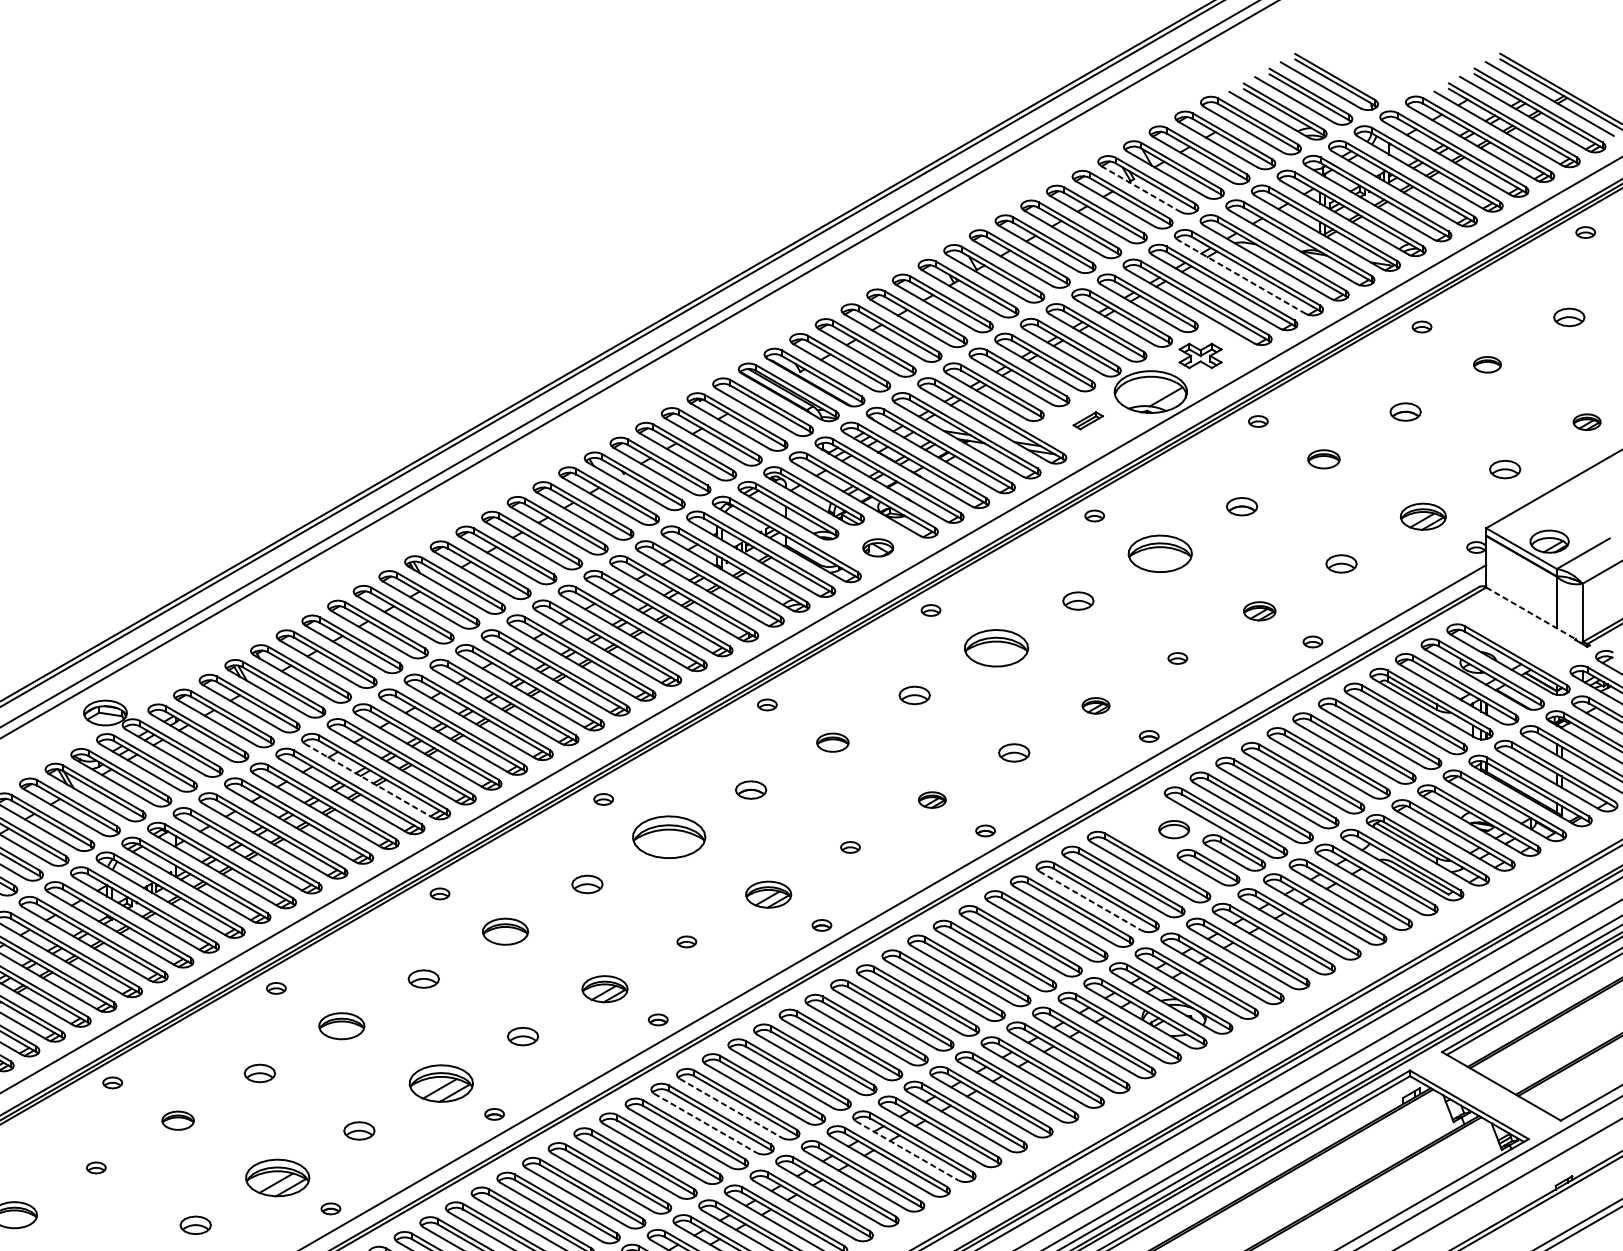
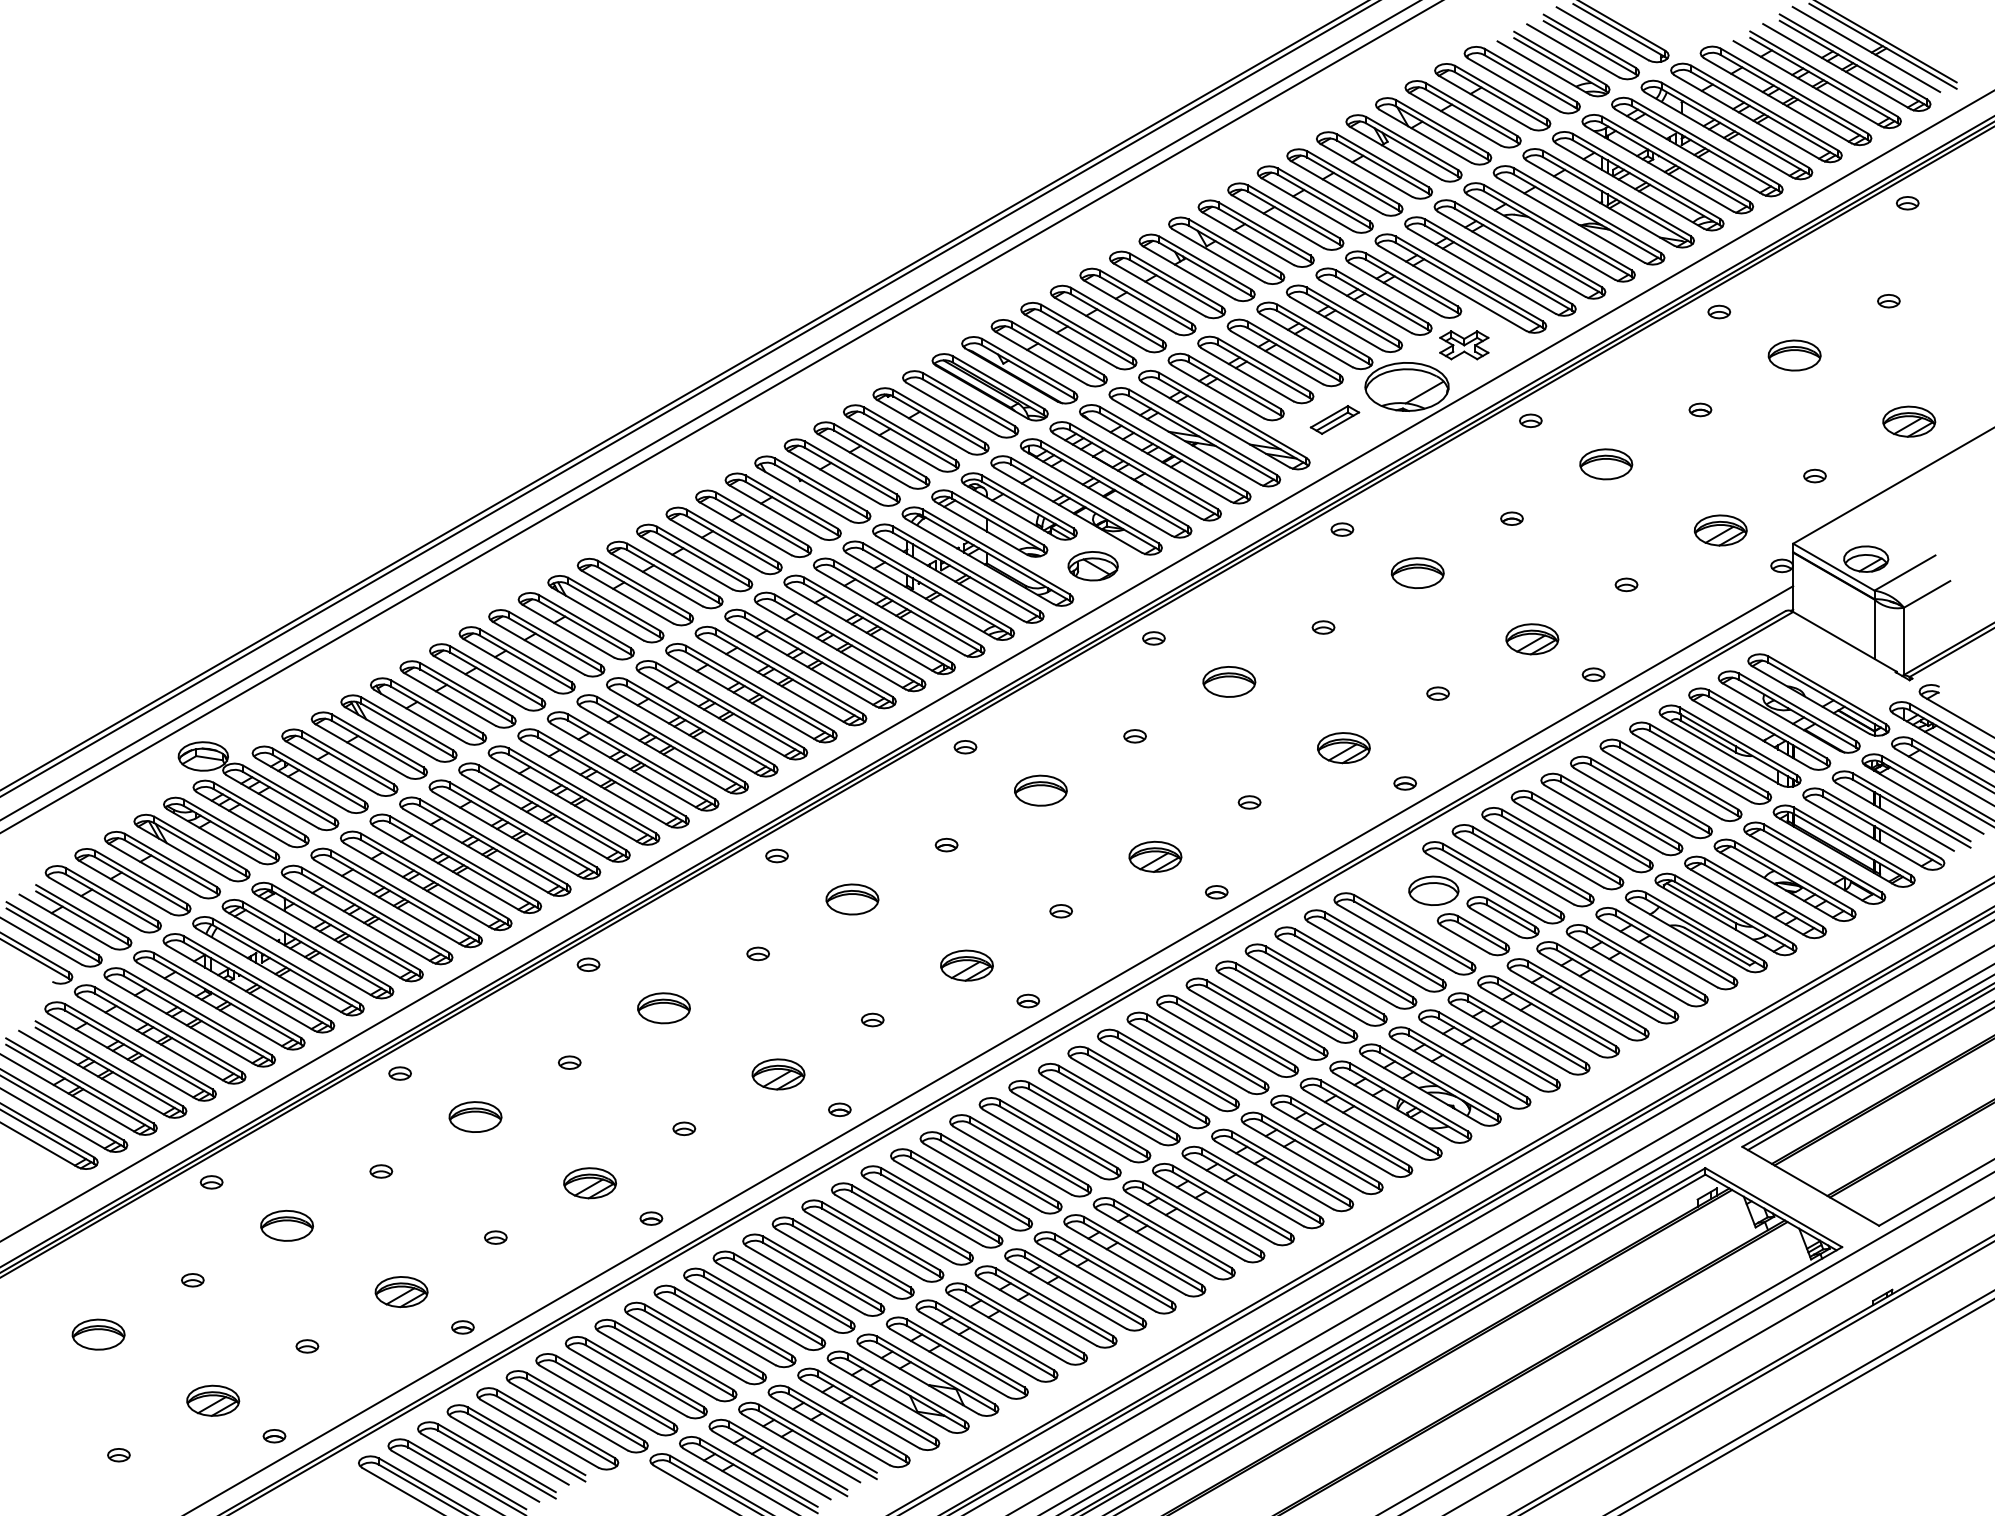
line: (1140, 188) -> (1395, 152), dashed -> solid
line: (1241, 277) -> (1511, 254), dashed -> solid
part: (1569, 317) -> (1888, 301), size x0.62
part: (1487, 364) -> (1794, 355), size x1.67
part: (1405, 411) -> (1700, 409), size x0.62
part: (1087, 420) -> (1334, 419), size x1.43
part: (1587, 422) -> (1909, 421), size x1.67
part: (1324, 459) -> (1606, 464), size x1.43
part: (1504, 468) -> (1814, 475), size x0.62
part: (1241, 506) -> (1511, 518), size x0.62
part: (877, 548) -> (1092, 566), size x1.43
part: (1159, 553) -> (1417, 572), size x0.71
part: (1341, 563) -> (1626, 584), size x0.62
part: (1078, 601) -> (1323, 627), size x0.62
part: (1259, 611) -> (1532, 639), size x1.43
line: (1530, 613) -> (1844, 641), dashed -> solid
part: (996, 647) -> (1229, 681), size x0.71
part: (914, 695) -> (1134, 736), size x0.62
part: (1095, 706) -> (1343, 748), size x1.67
part: (832, 742) -> (1040, 790), size x1.43
part: (1014, 752) -> (1249, 802), size x0.62
line: (369, 780) -> (507, 834), dashed -> solid
part: (750, 789) -> (946, 844), size x0.62
part: (932, 799) -> (1155, 856), size x1.67
part: (1173, 829) -> (1433, 890), size x1.43
part: (669, 837) -> (852, 899), size x0.62
part: (586, 884) -> (757, 953), size x0.62
line: (1090, 901) -> (1337, 973), dashed -> solid
part: (423, 978) -> (569, 1062), size x0.62
part: (523, 1036) -> (684, 1128), size x0.62
part: (260, 1073) -> (381, 1171), size x0.62
part: (440, 1083) -> (589, 1183), size x0.71
line: (730, 1108) -> (923, 1211), dashed -> solid
part: (177, 1120) -> (286, 1225), size x1.43
line: (705, 1122) -> (894, 1228), dashed -> solid
part: (359, 1130) -> (495, 1237), size x0.62
line: (907, 1150) -> (1126, 1260), dashed -> solid
part: (277, 1178) -> (401, 1292), size x0.71
part: (195, 1225) -> (307, 1346), size x0.62

